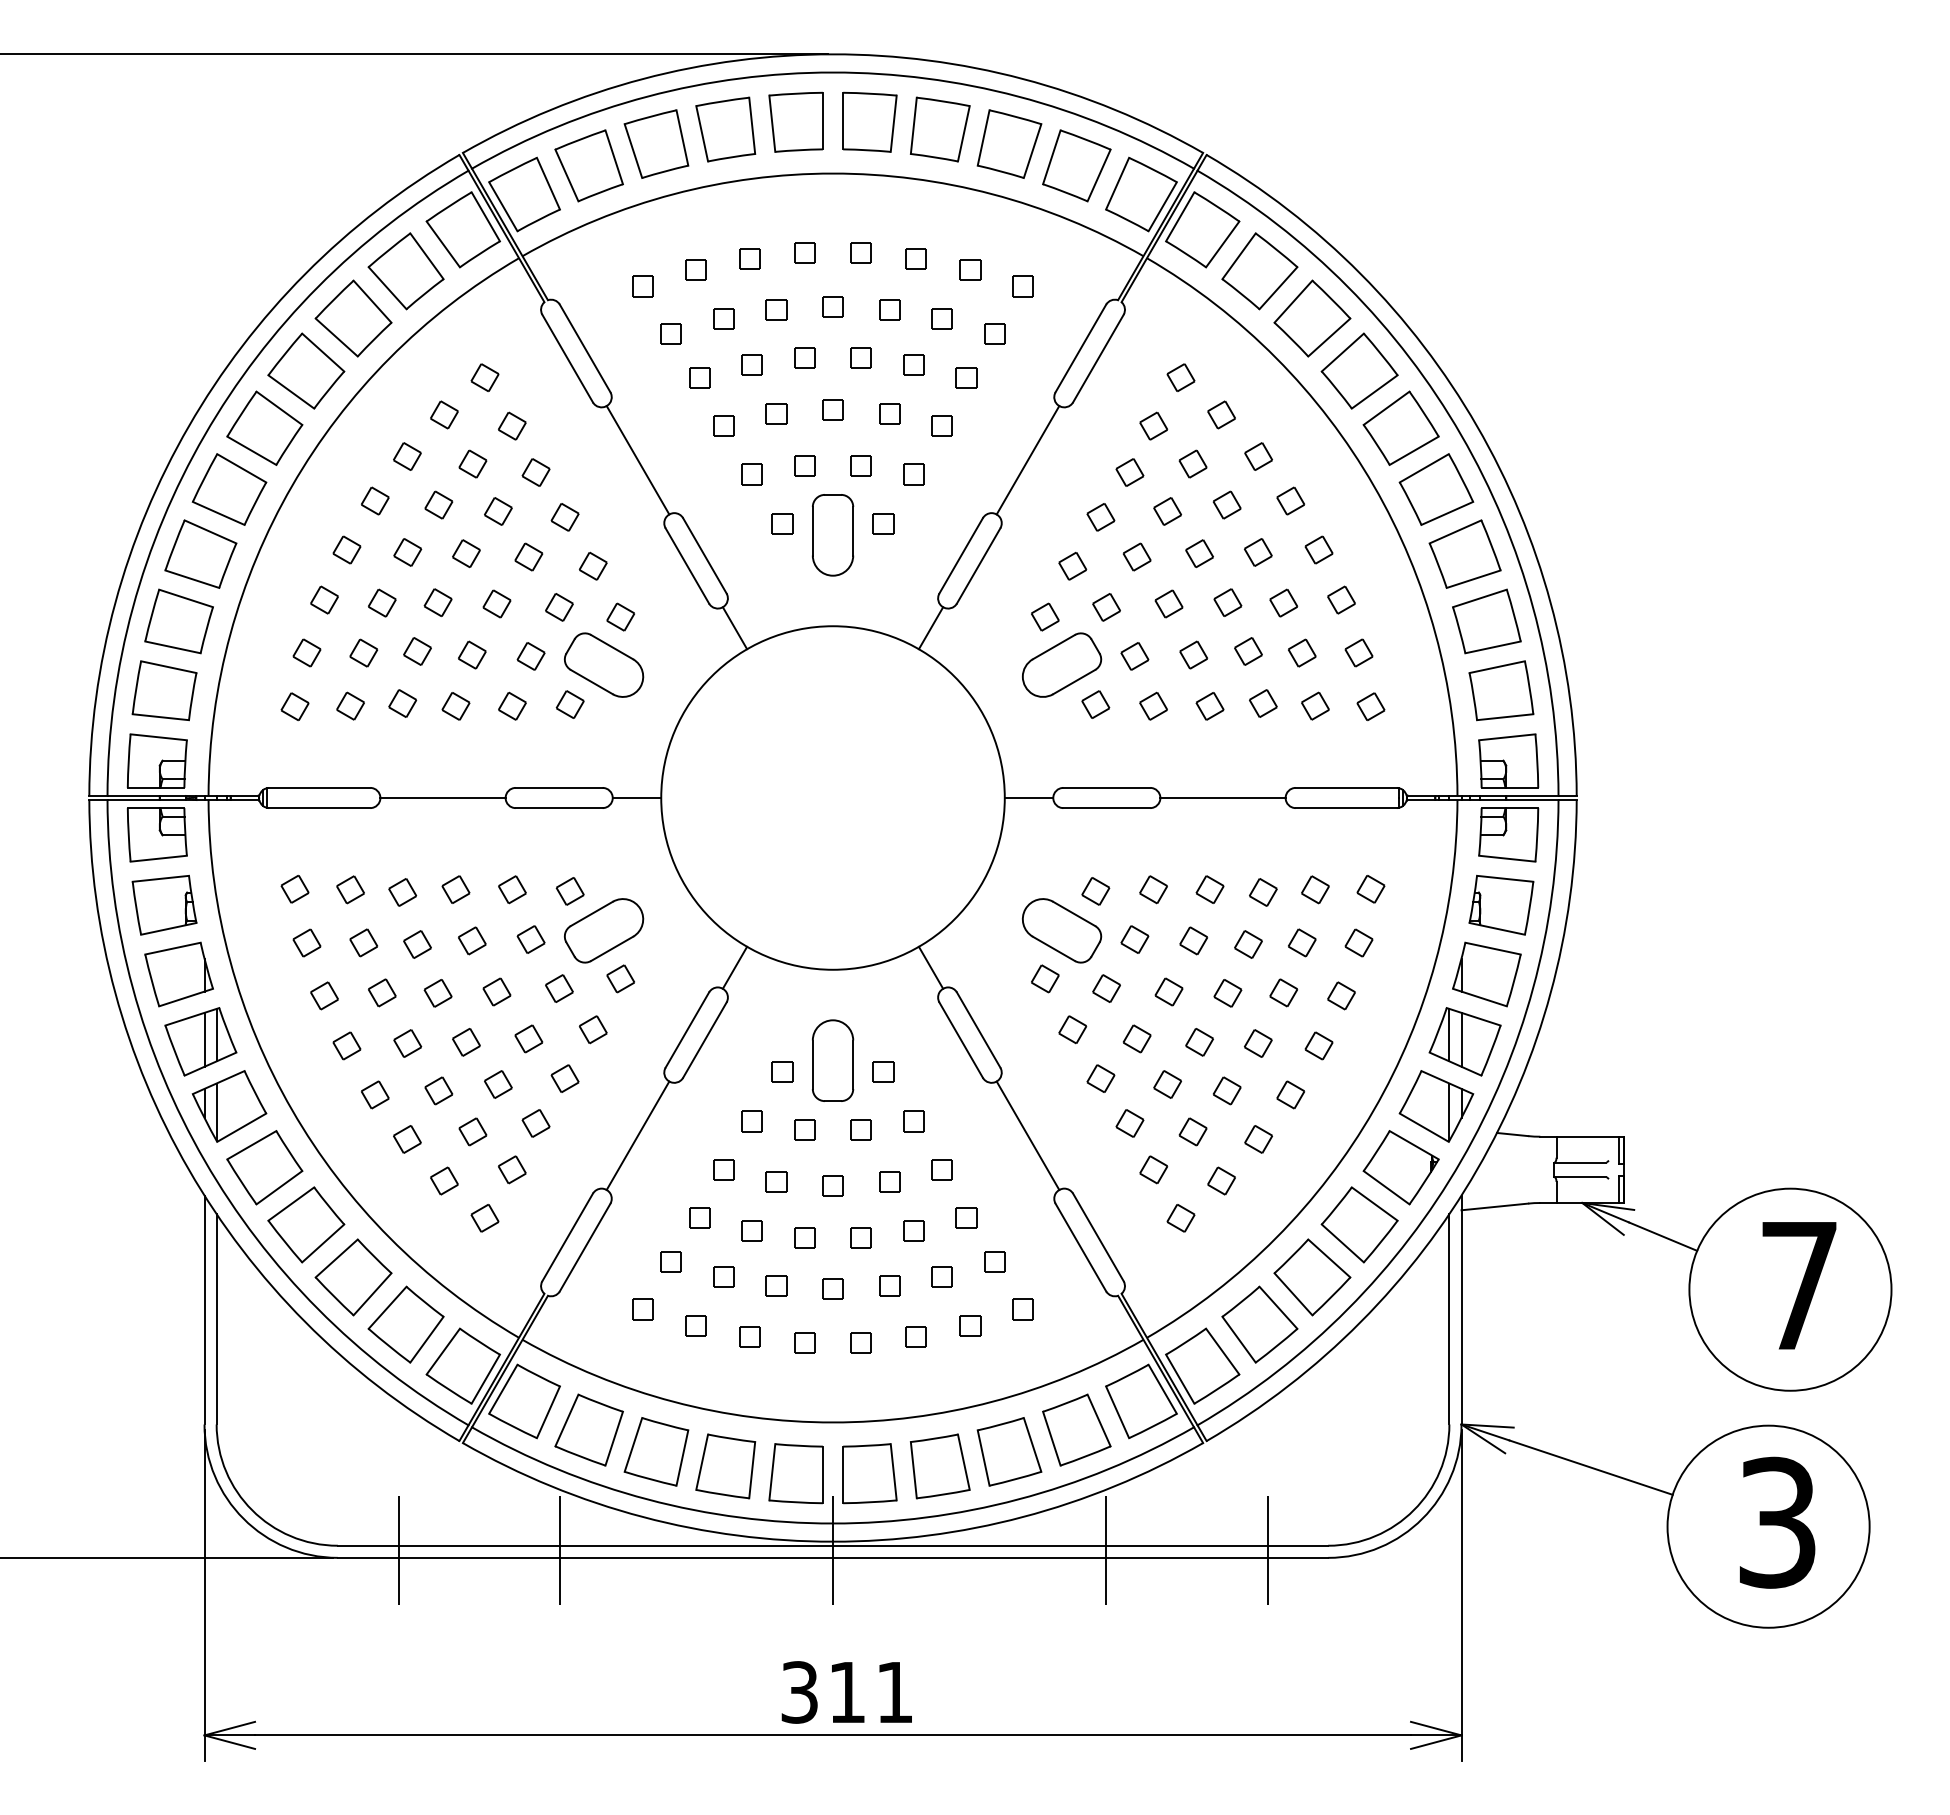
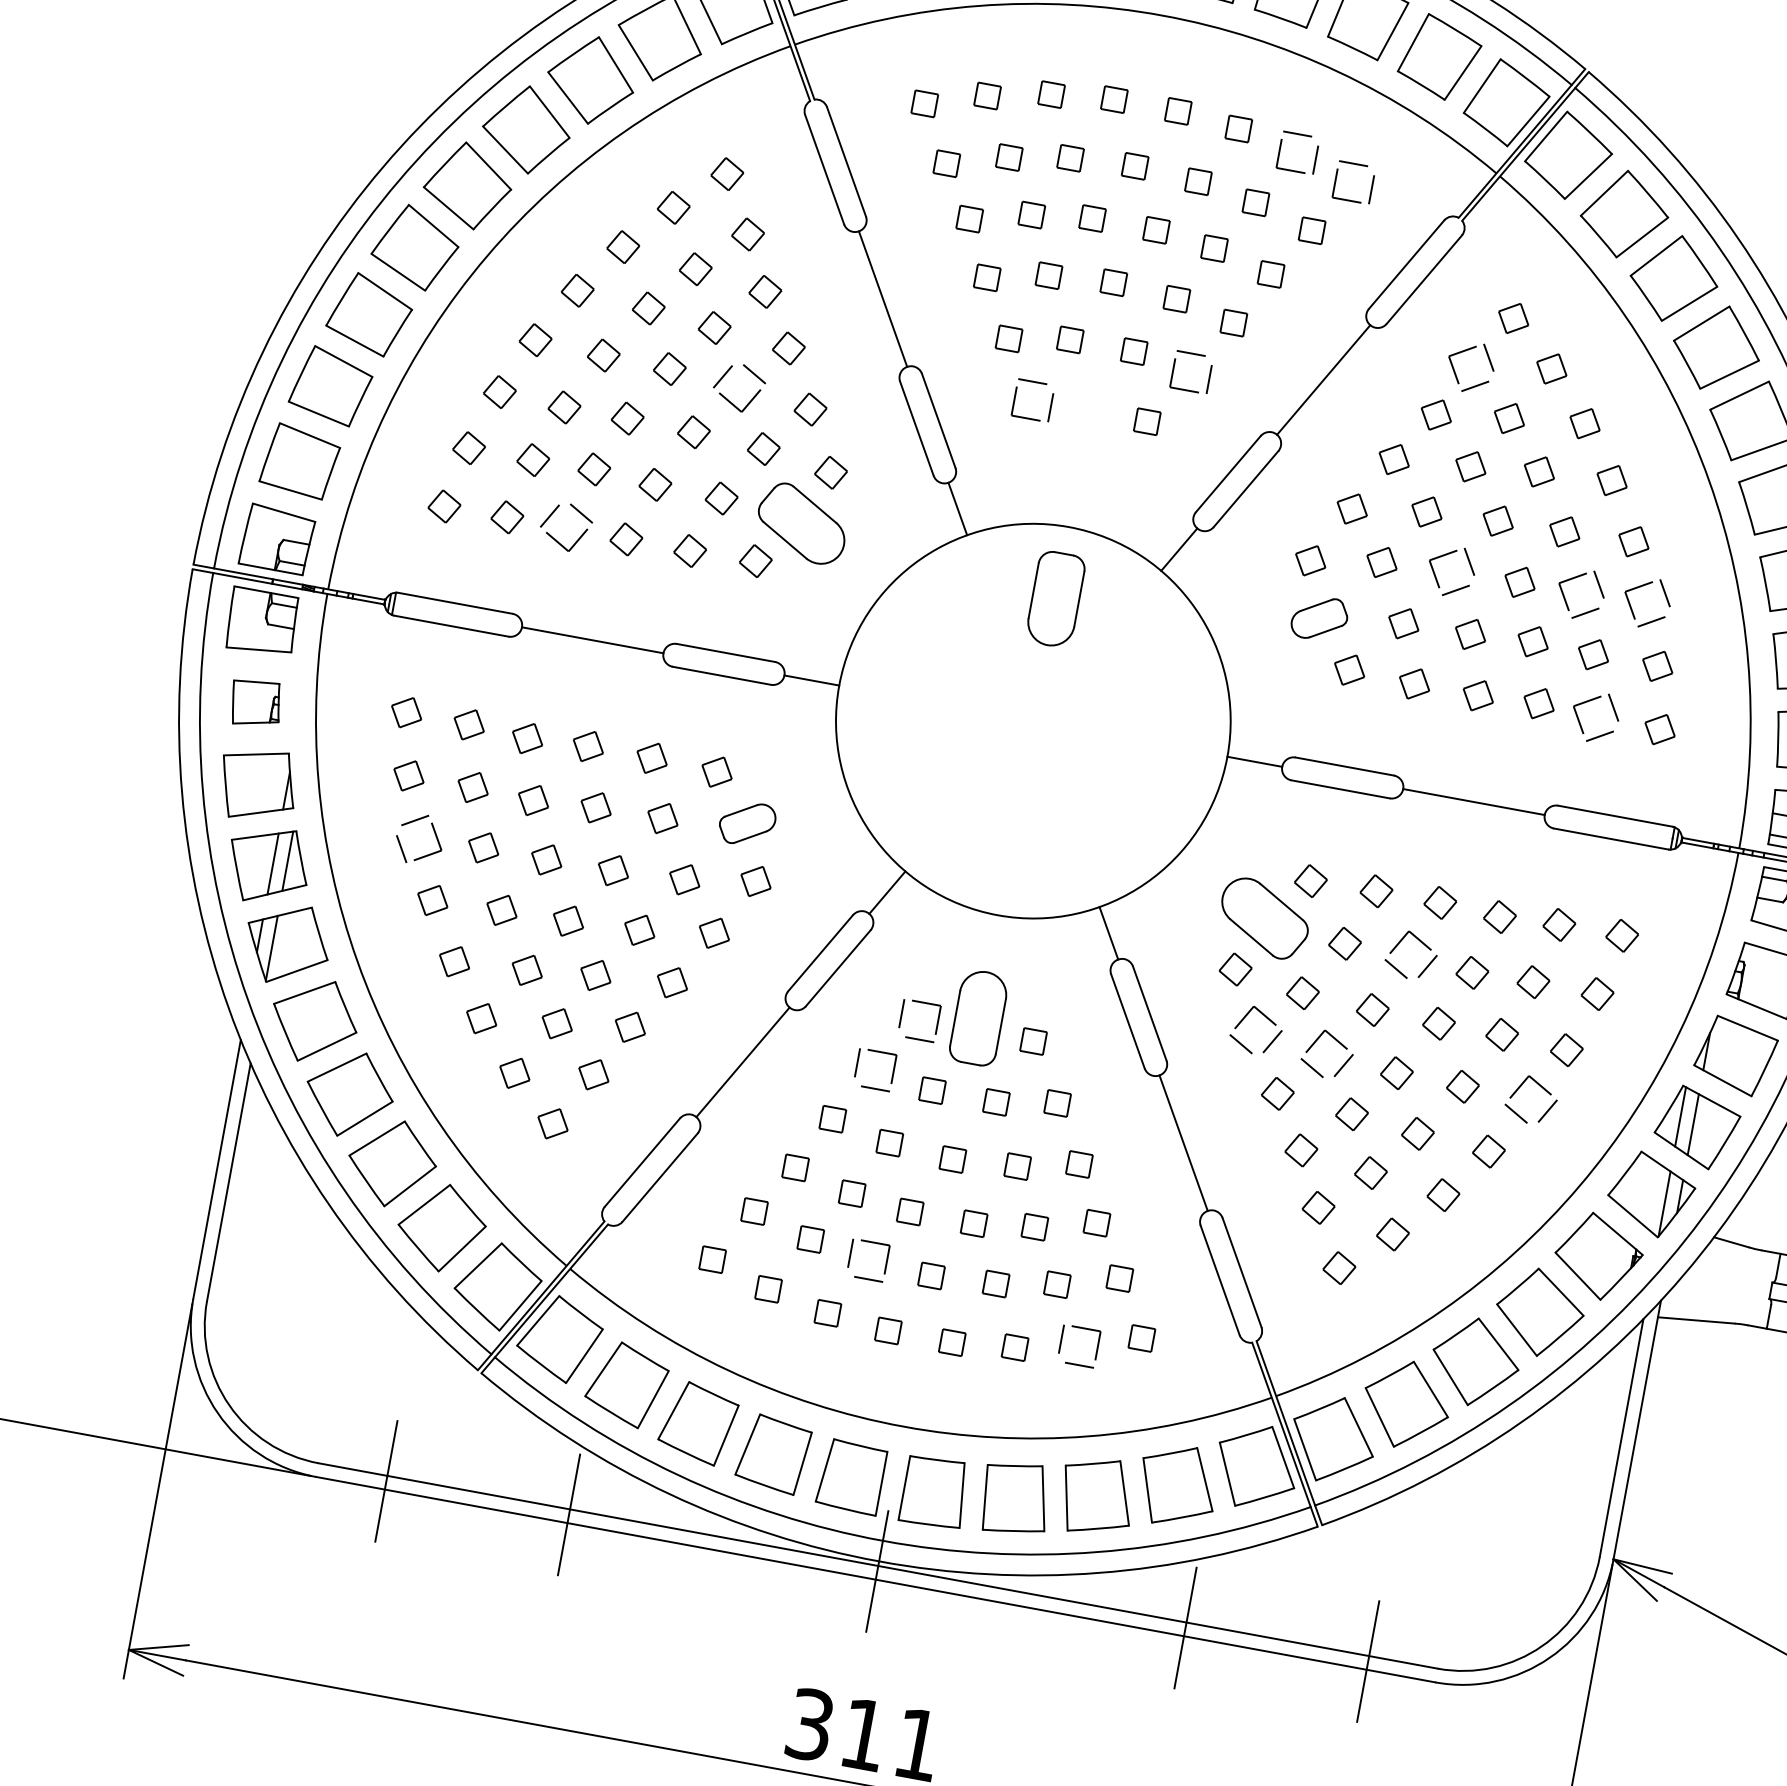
part: (970, 269) -> (1298, 152), size x1.6
part: (1022, 286) -> (1353, 182), size x1.6
part: (1153, 425) -> (1472, 366), size x1.6
part: (913, 474) -> (1191, 372), size x1.6
part: (782, 523) -> (1033, 400), size x1.6
part: (832, 535) -> (1055, 599), moved
part: (528, 556) -> (739, 385), size x1.6
part: (1341, 599) -> (1649, 602), size x1.6
part: (1283, 602) -> (1582, 593), size x1.6
part: (1168, 603) -> (1452, 570), size x1.6
part: (1062, 664) -> (1320, 617), size x0.6
part: (402, 703) -> (566, 525), size x1.6
part: (1315, 705) -> (1597, 716), size x1.6
part: (164, 904) -> (255, 702), size x0.7
part: (604, 930) -> (747, 823), size x0.6
part: (1193, 940) -> (1411, 956), size x1.6
part: (324, 995) -> (417, 838), size x1.6
part: (1072, 1029) -> (1255, 1032), size x1.6
part: (1136, 1038) -> (1326, 1055), size x1.6
part: (1318, 1045) -> (1530, 1101), size x1.6
part: (782, 1071) -> (919, 1019), size x1.6
part: (751, 1121) -> (874, 1069), size x1.6
part: (776, 1285) -> (868, 1260), size x1.6
part: (970, 1325) -> (1079, 1345), size x1.6

